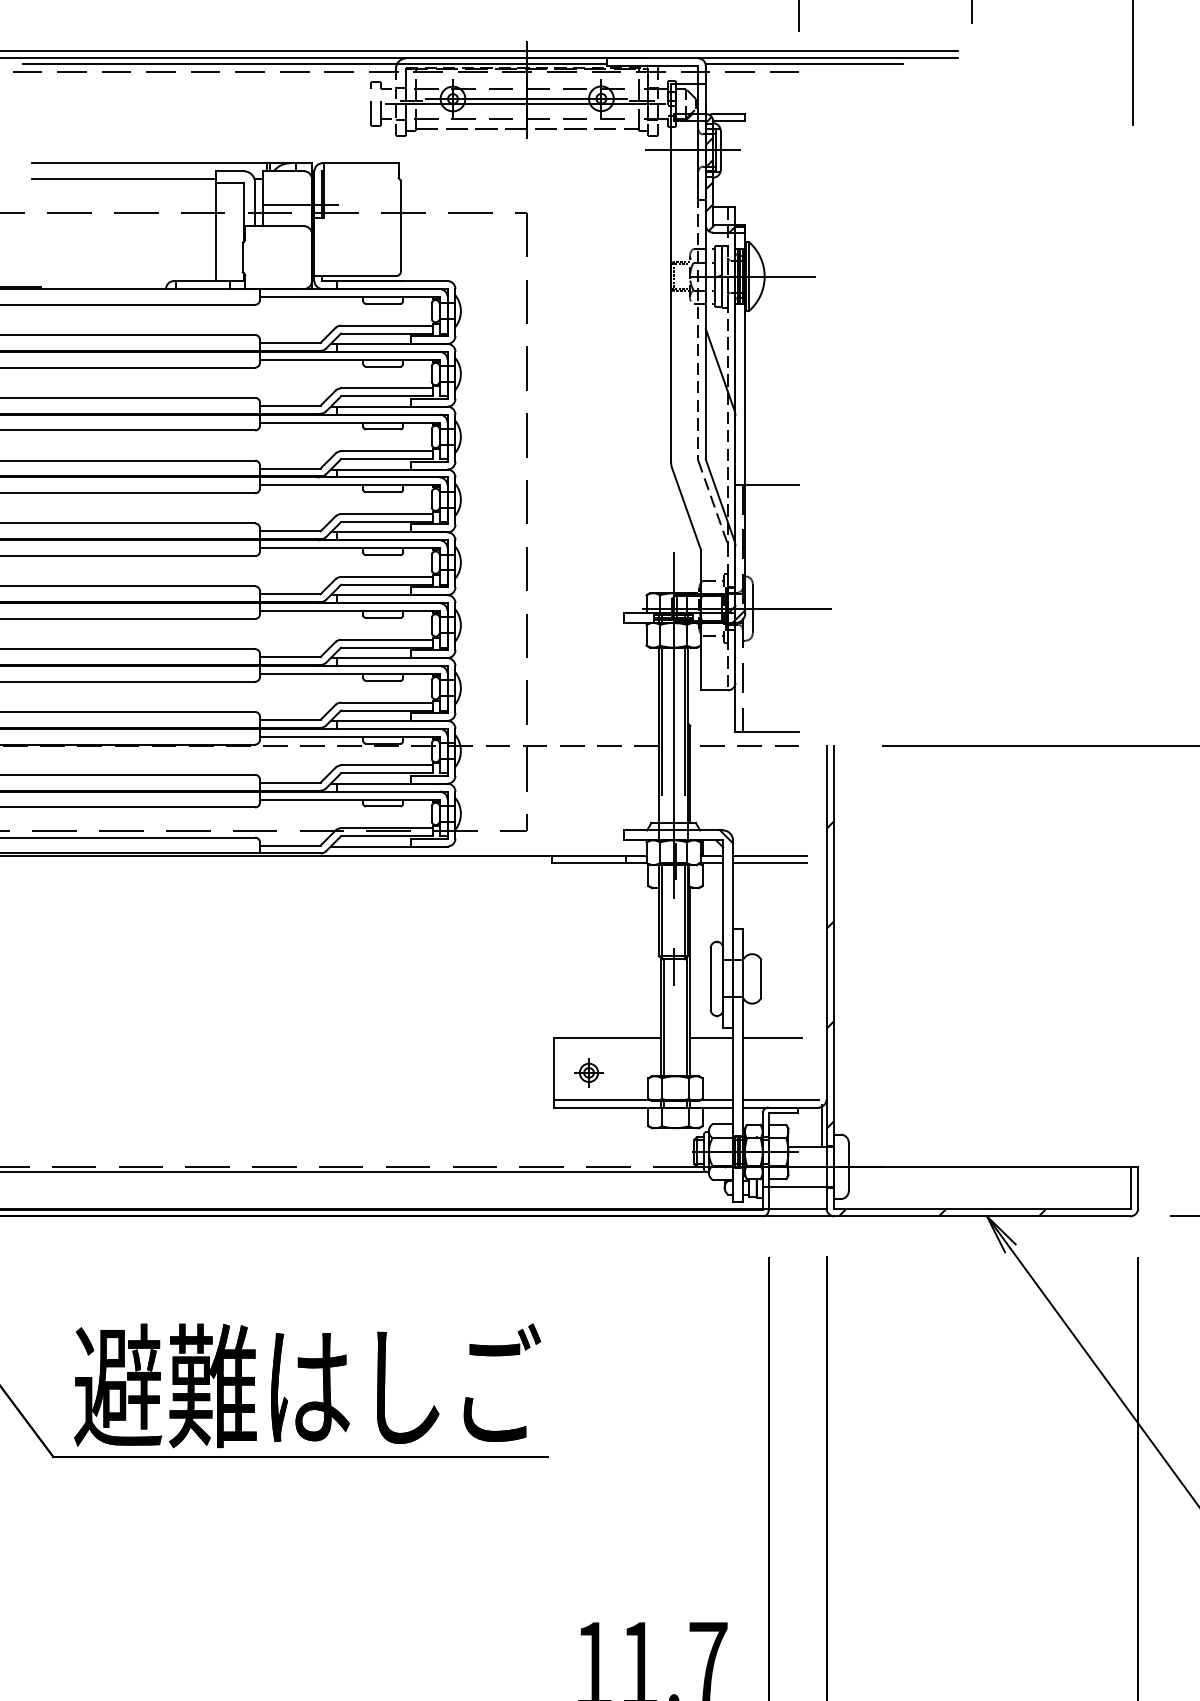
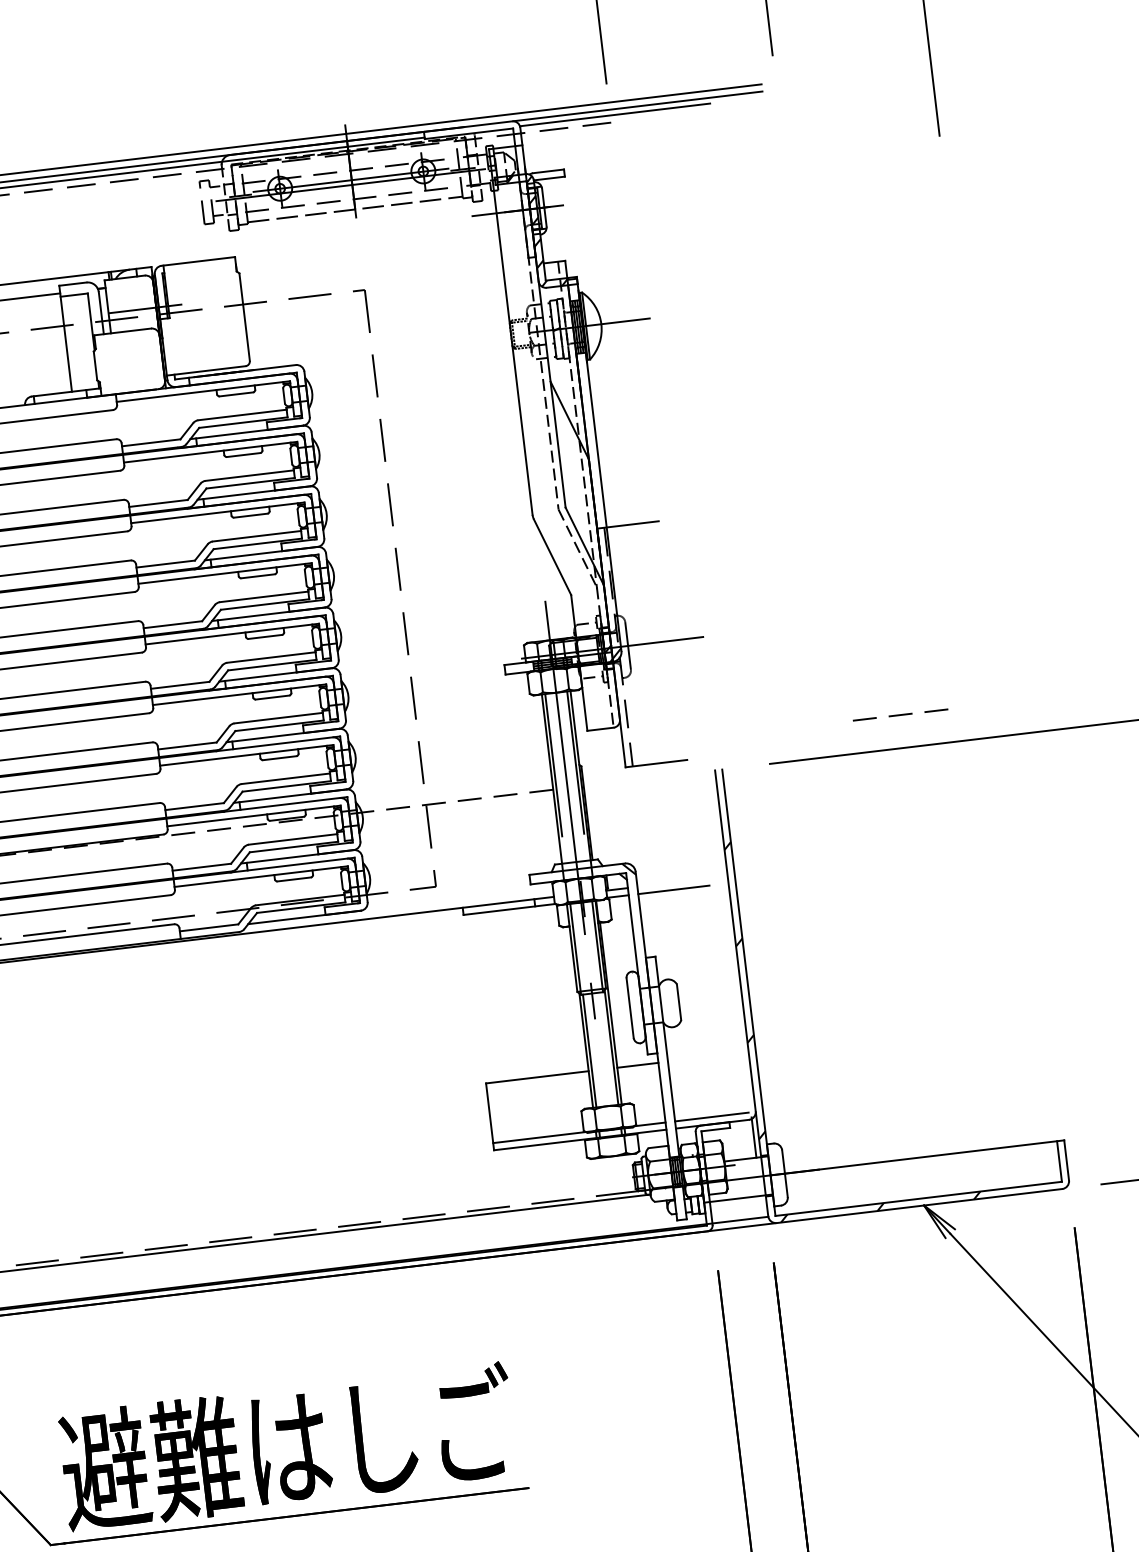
line: (749, 745) -> (900, 714), moved
line: (769, 855) -> (672, 882), removed
line: (771, 1038) -> (695, 1058), removed
part: (588, 1072) -> (522, 1112), removed

